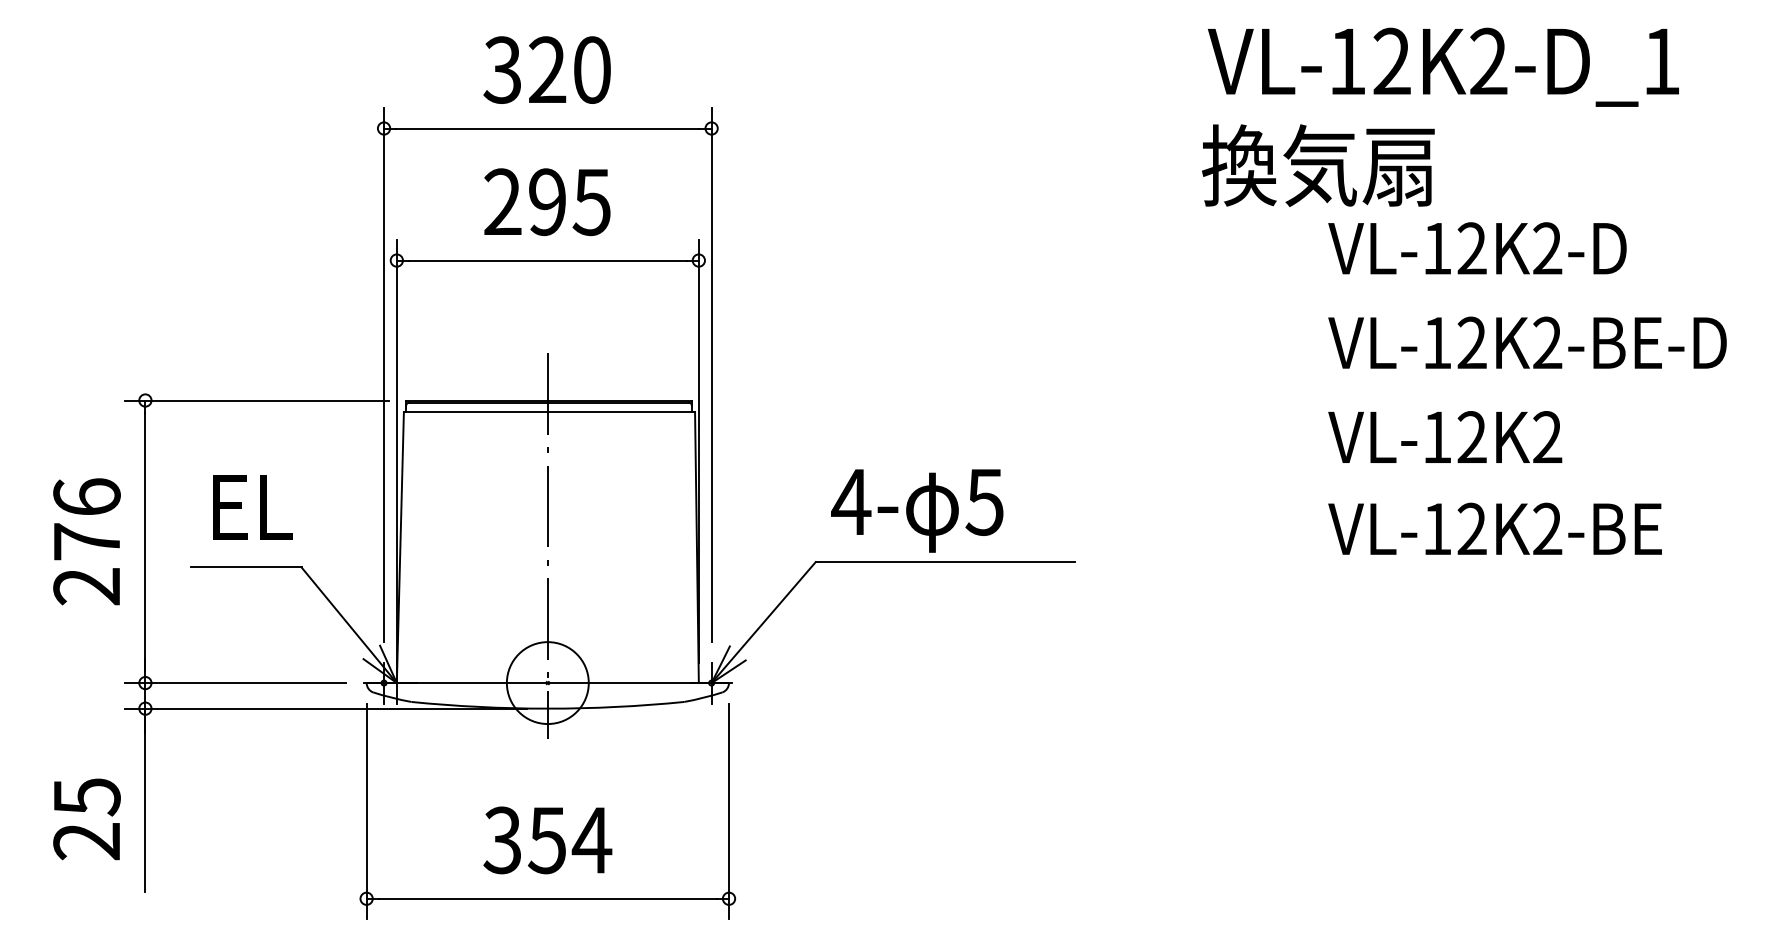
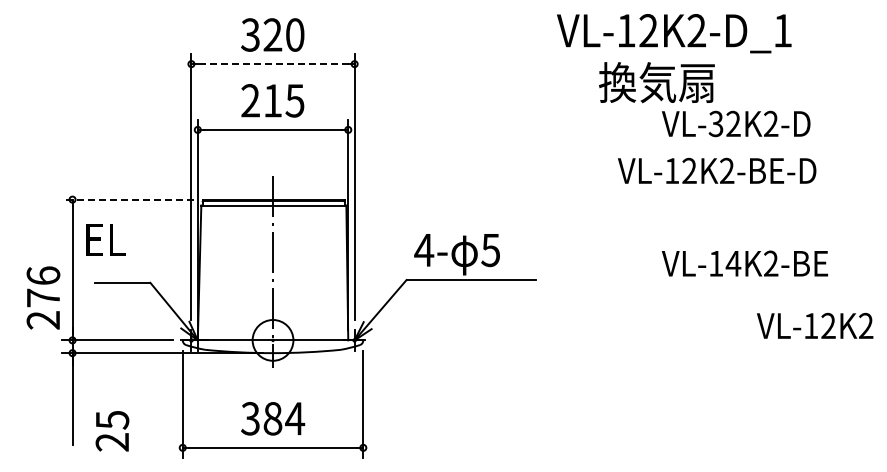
text: (1444, 67) -> (674, 33), moved
line: (546, 129) -> (272, 64), solid -> dashed
text: (546, 201) -> (272, 100), 295 -> 215
text: (1435, 247) -> (715, 123), VL-12K2-D -> VL-32K2-D
text: (1528, 342) -> (717, 170), moved
line: (257, 400) -> (128, 199), solid -> dashed
text: (1446, 436) -> (815, 325), moved
text: (251, 506) -> (105, 239), moved
text: (1472, 528) -> (733, 263), VL-12K2-BE -> VL-14K2-BE
text: (87, 540) -> (43, 297), moved
text: (87, 819) -> (112, 431), moved
text: (546, 839) -> (272, 418), 354 -> 384

